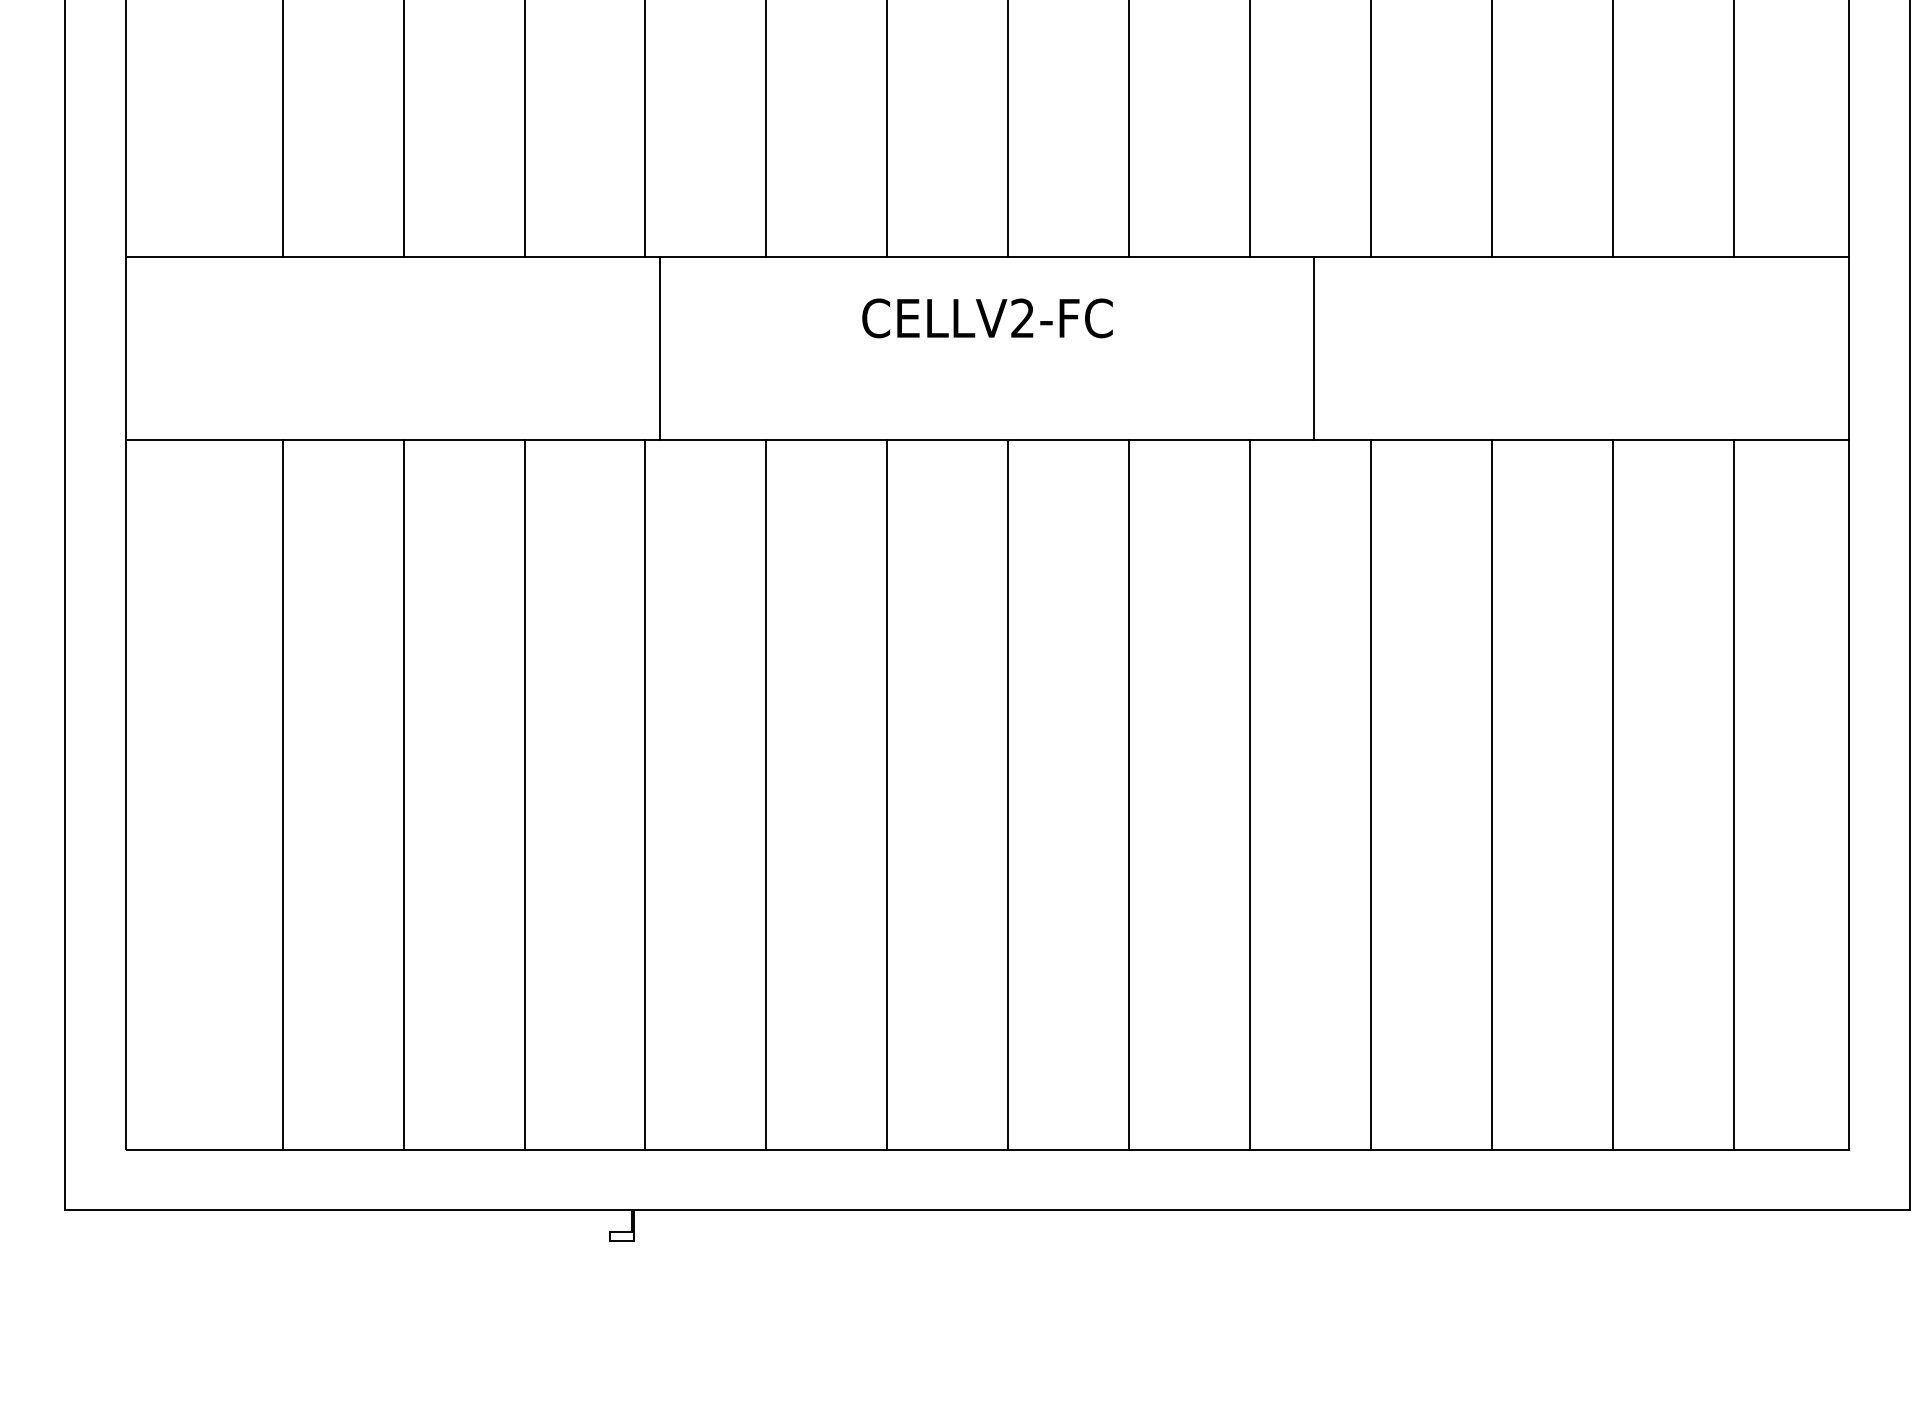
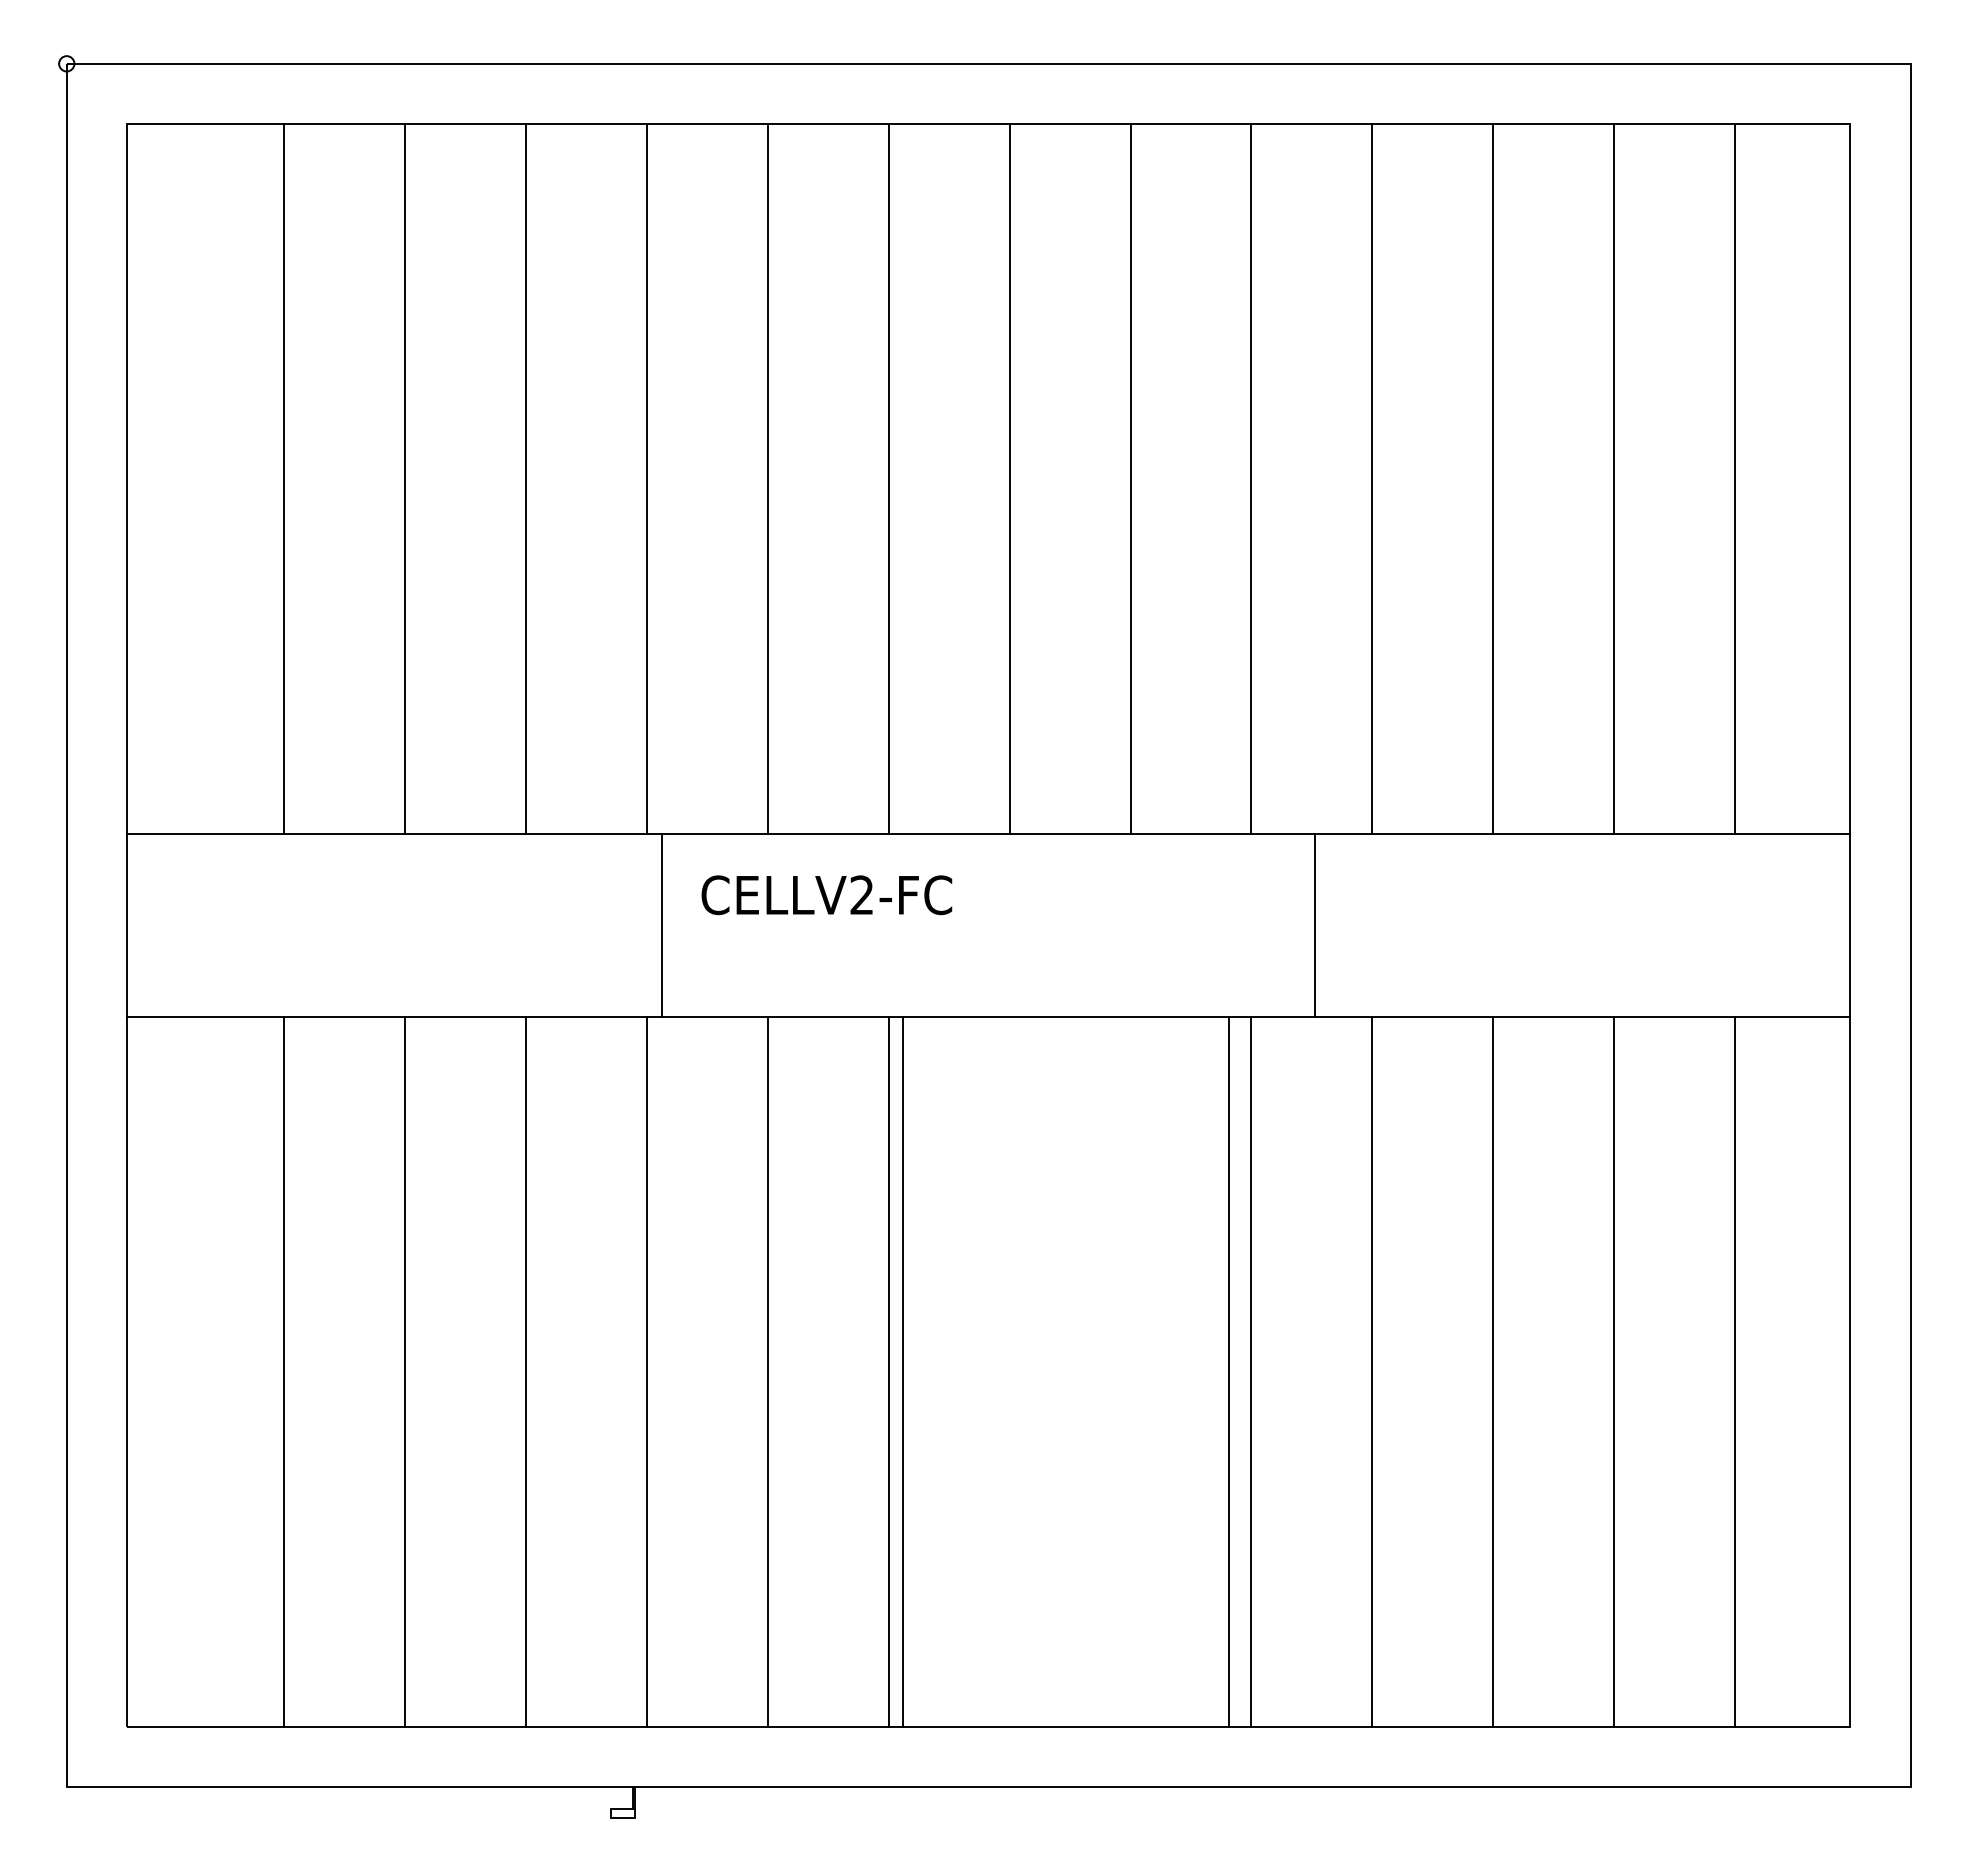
text: (987, 318) -> (826, 895), moved
line: (1008, 794) -> (902, 1371), moved
line: (1129, 794) -> (1228, 1371), moved

